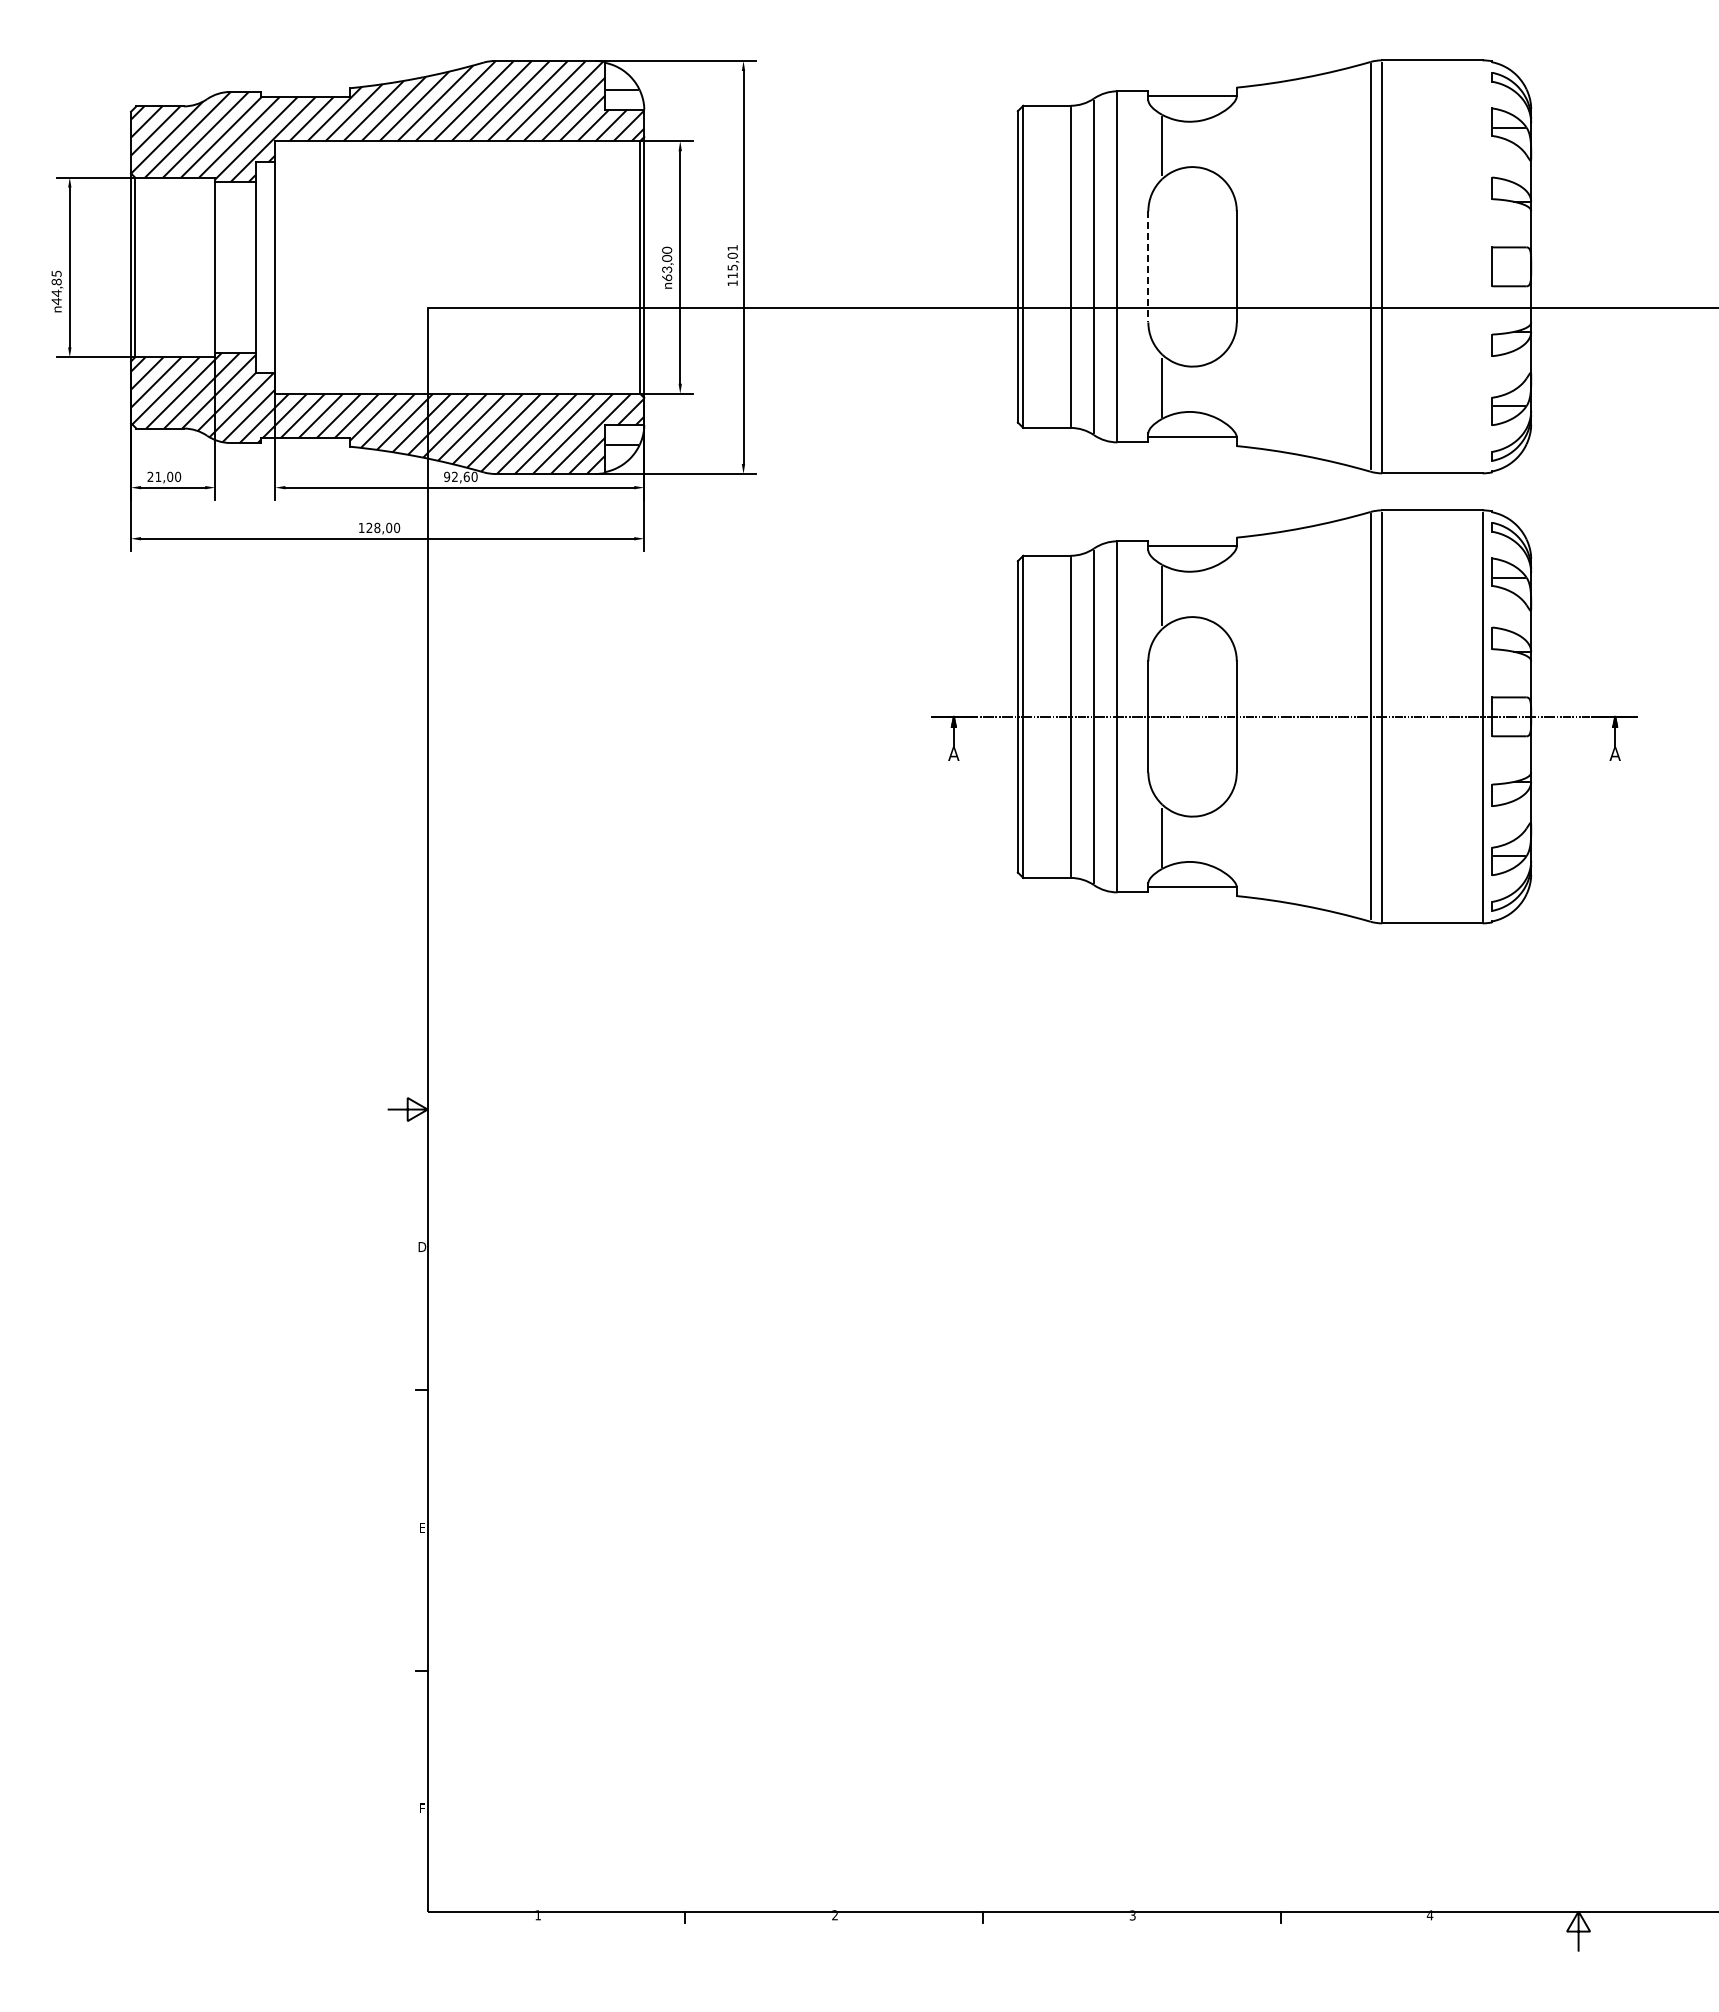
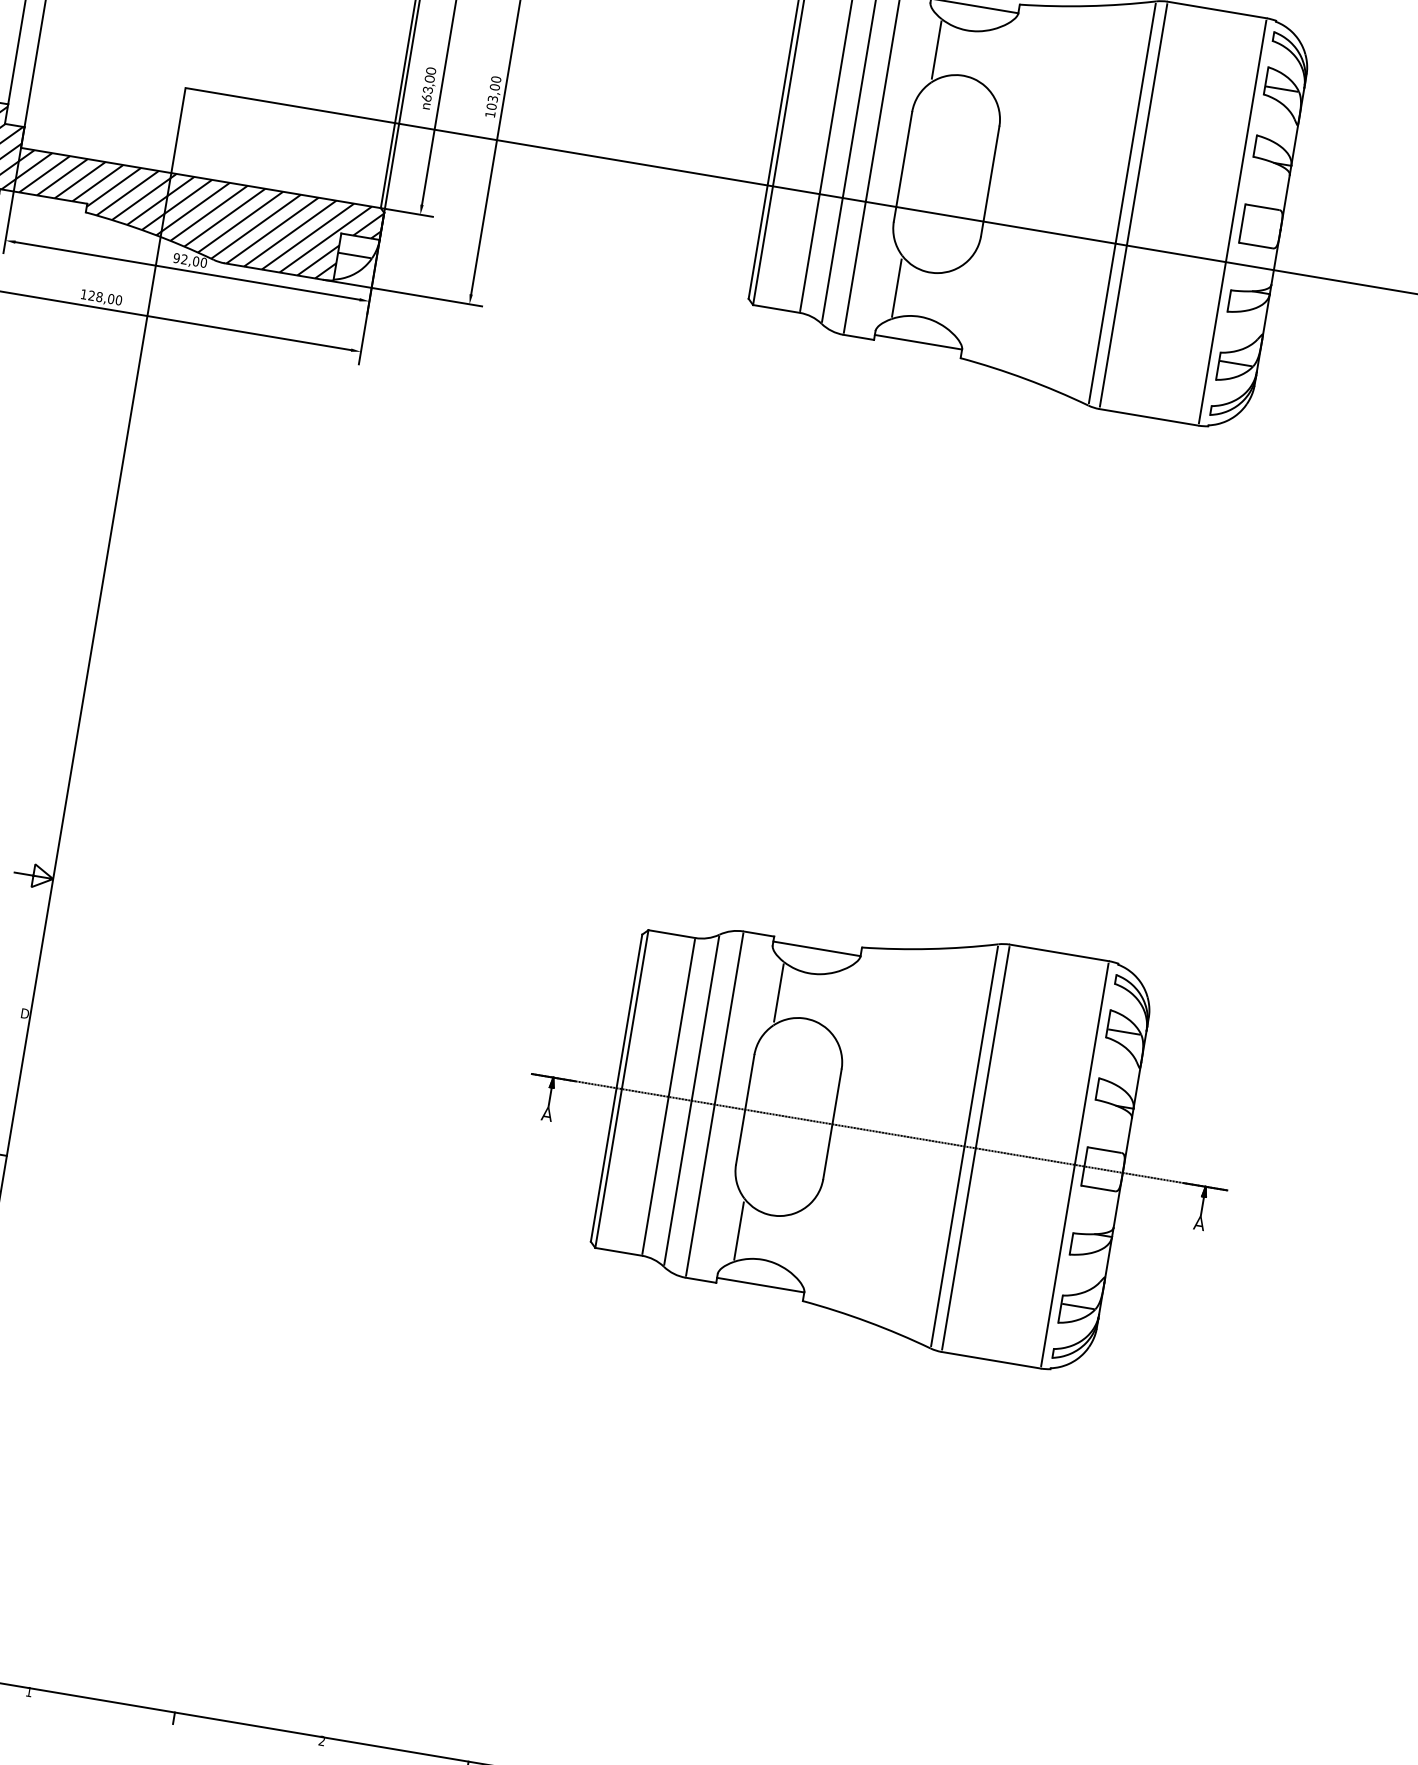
text: (732, 261) -> (493, 92), 115,01 -> 103,00
line: (1148, 266) -> (903, 166), dashed -> solid
line: (1482, 266) -> (1232, 221), added
text: (466, 476) -> (195, 261), 92,60 -> 92,00
part: (1284, 716) -> (879, 1131), moved

